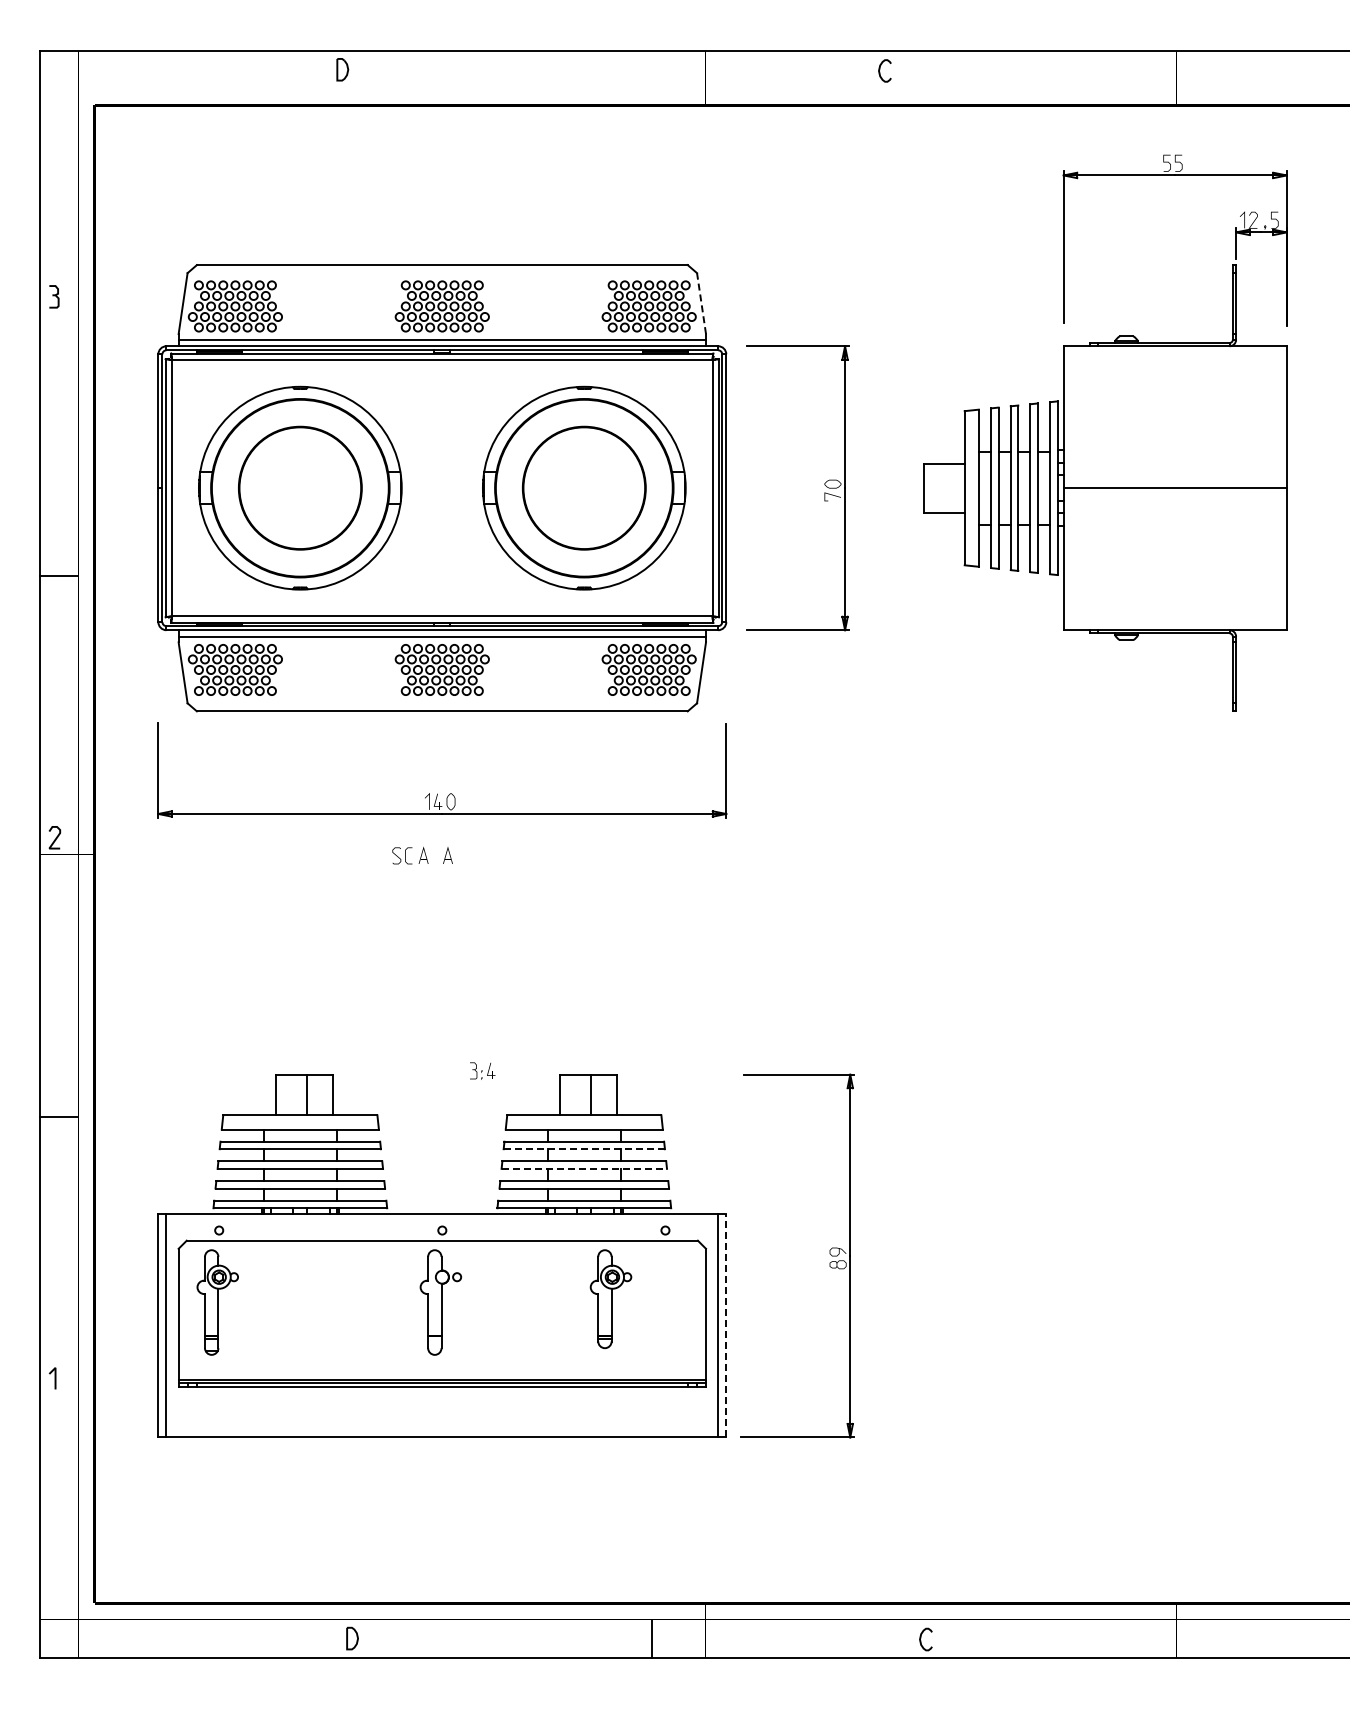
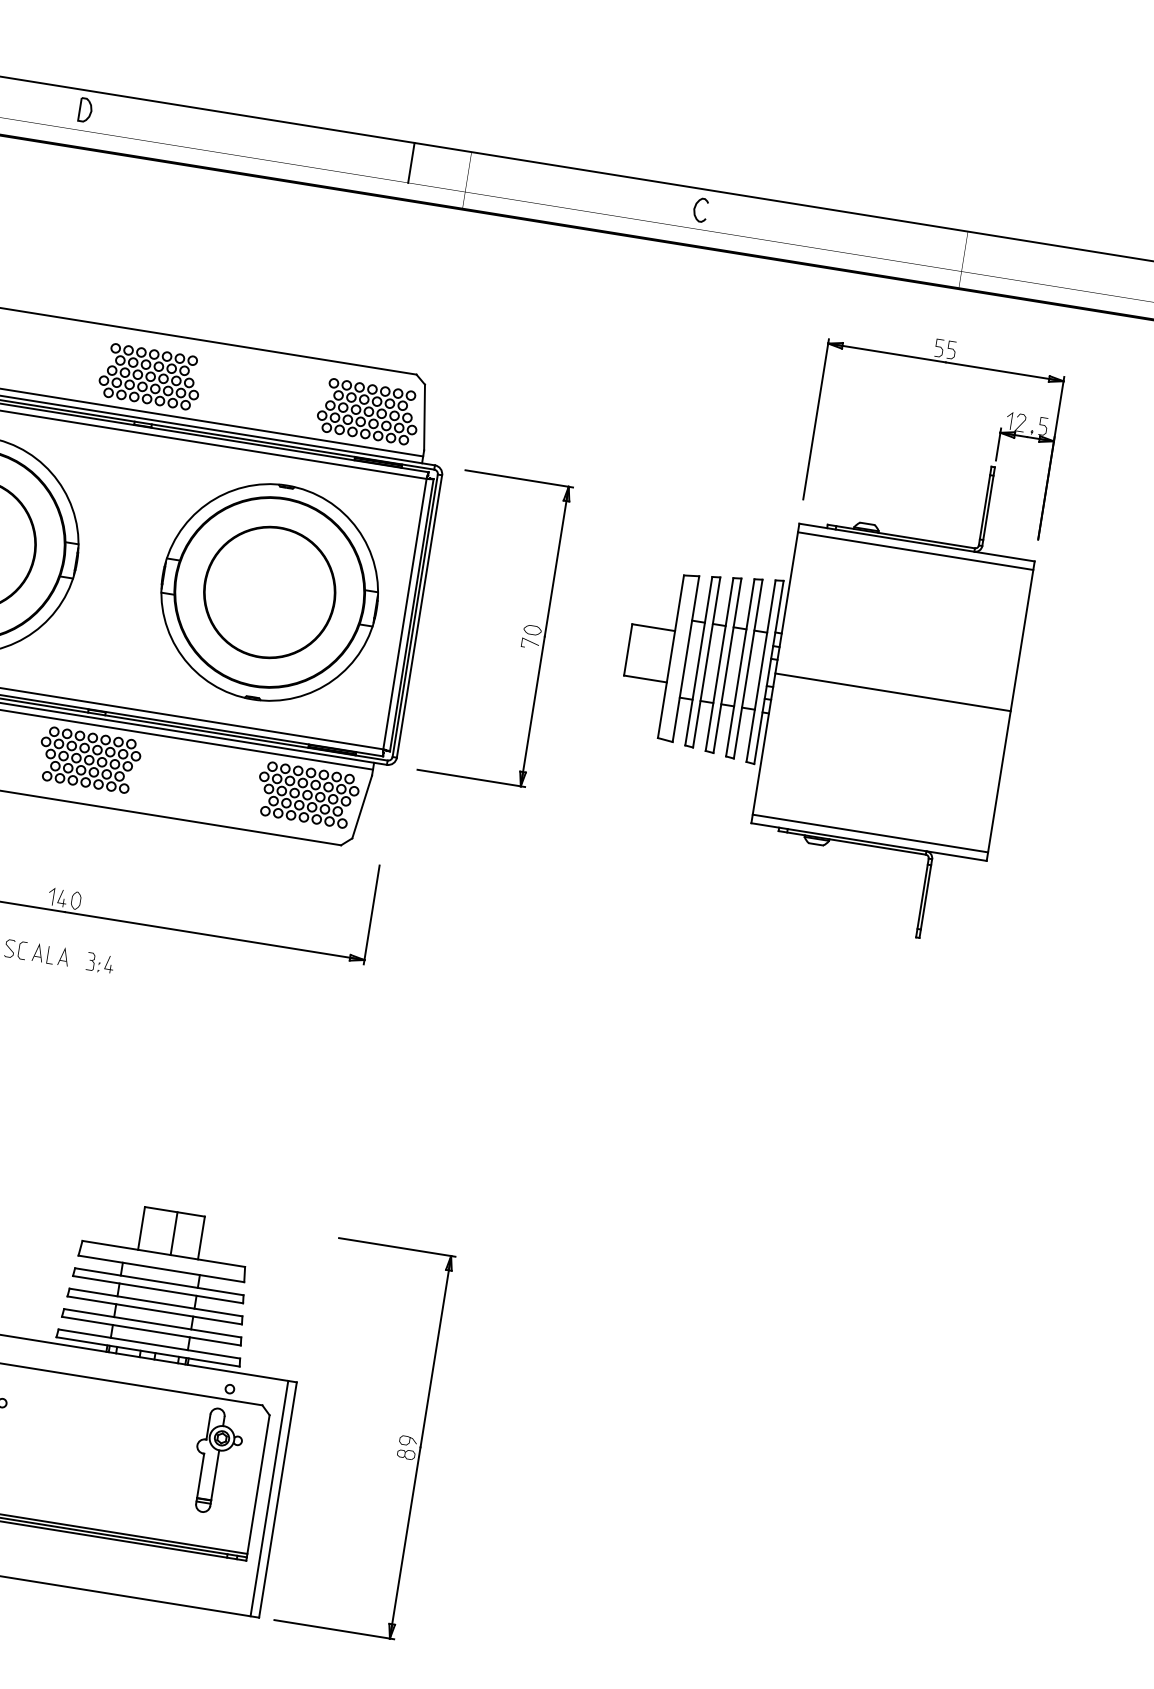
curve: (880, 69) -> (696, 207), moved
line: (651, 70) -> (411, 163), added
line: (701, 303) -> (424, 417), dashed -> solid
line: (1174, 354) -> (914, 551), added
line: (1174, 622) -> (869, 833), added
part: (482, 1070) -> (100, 962), moved
line: (584, 1149) -> (158, 1289), dashed -> solid
line: (584, 1168) -> (155, 1310), dashed -> solid
part: (610, 1299) -> (216, 1461), moved
line: (726, 1325) -> (278, 1499), dashed -> solid

